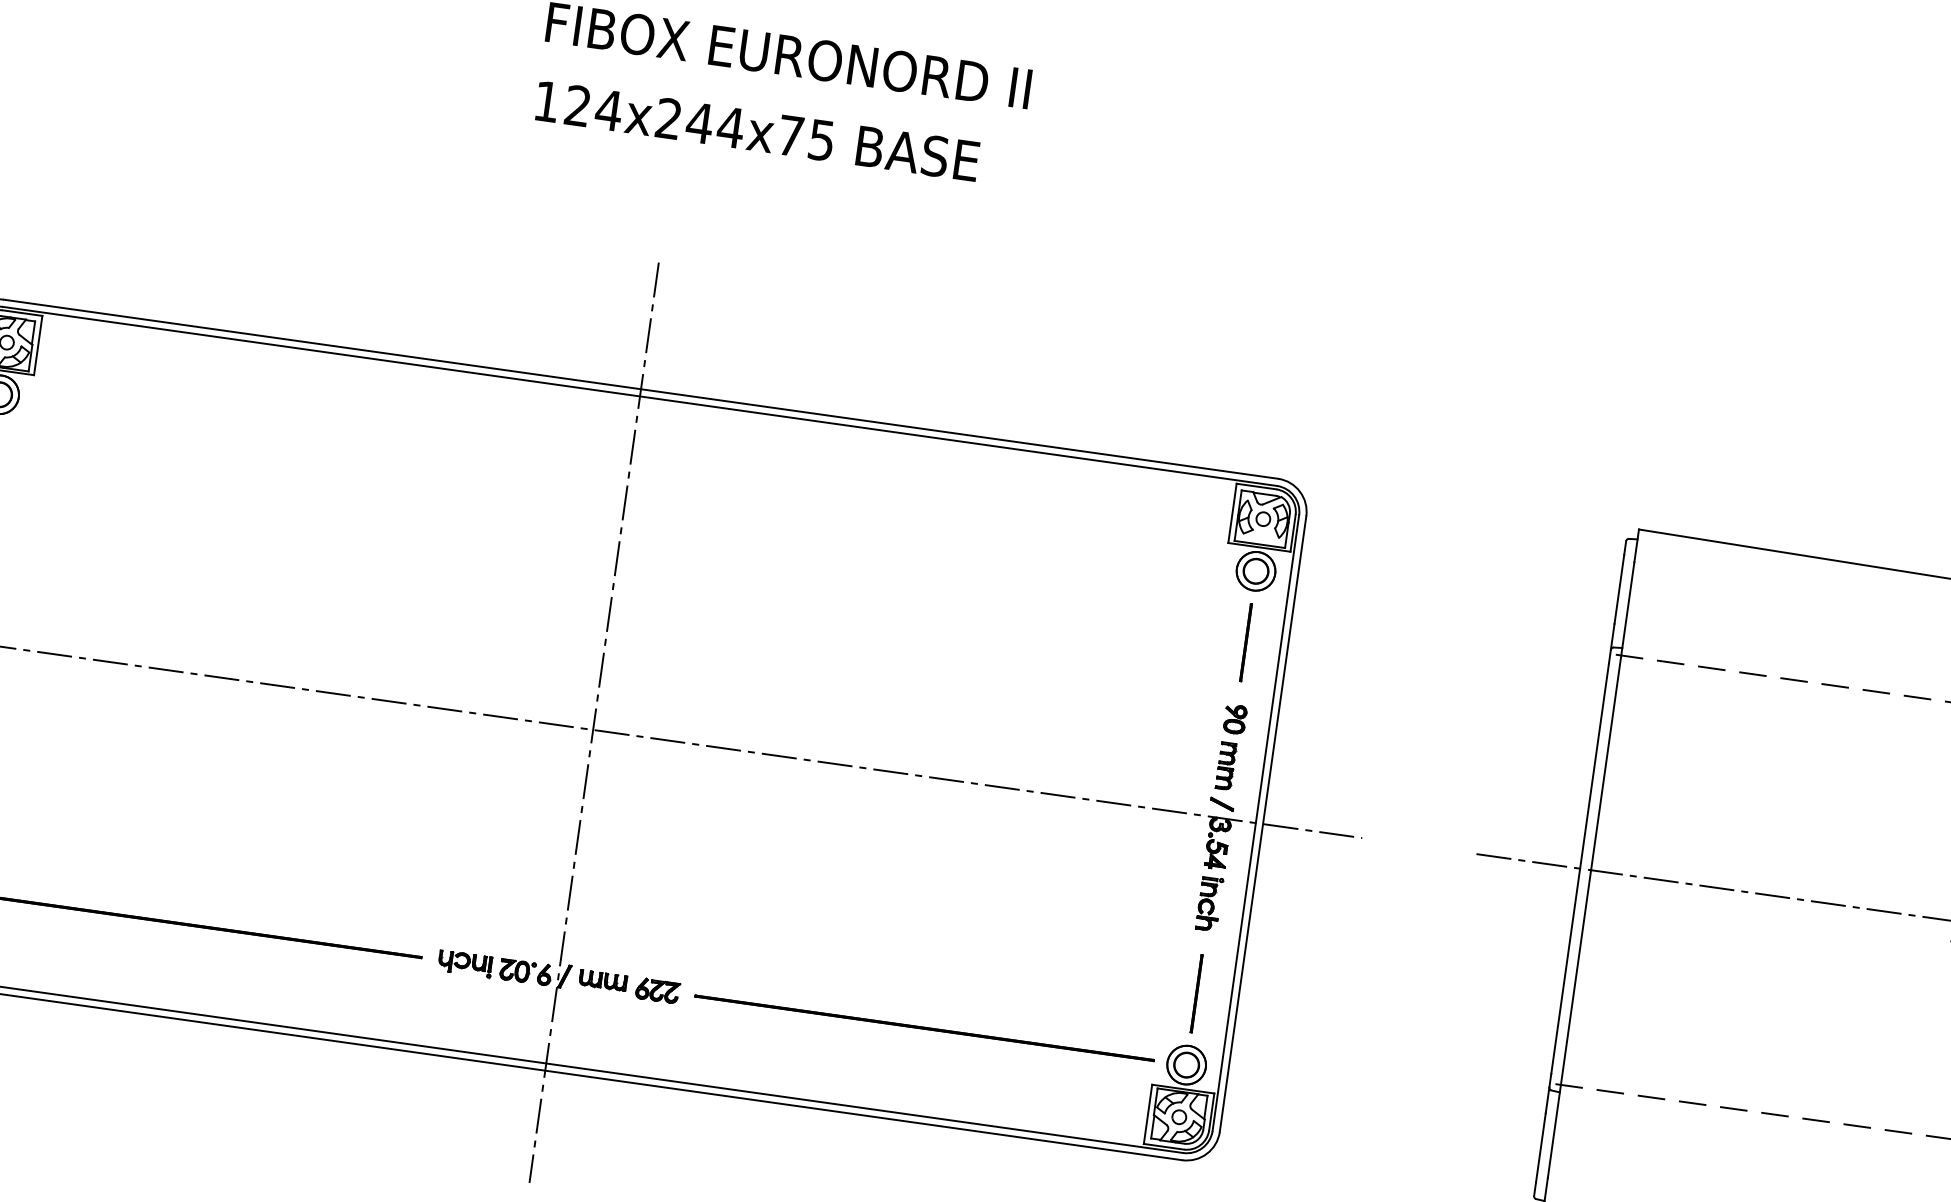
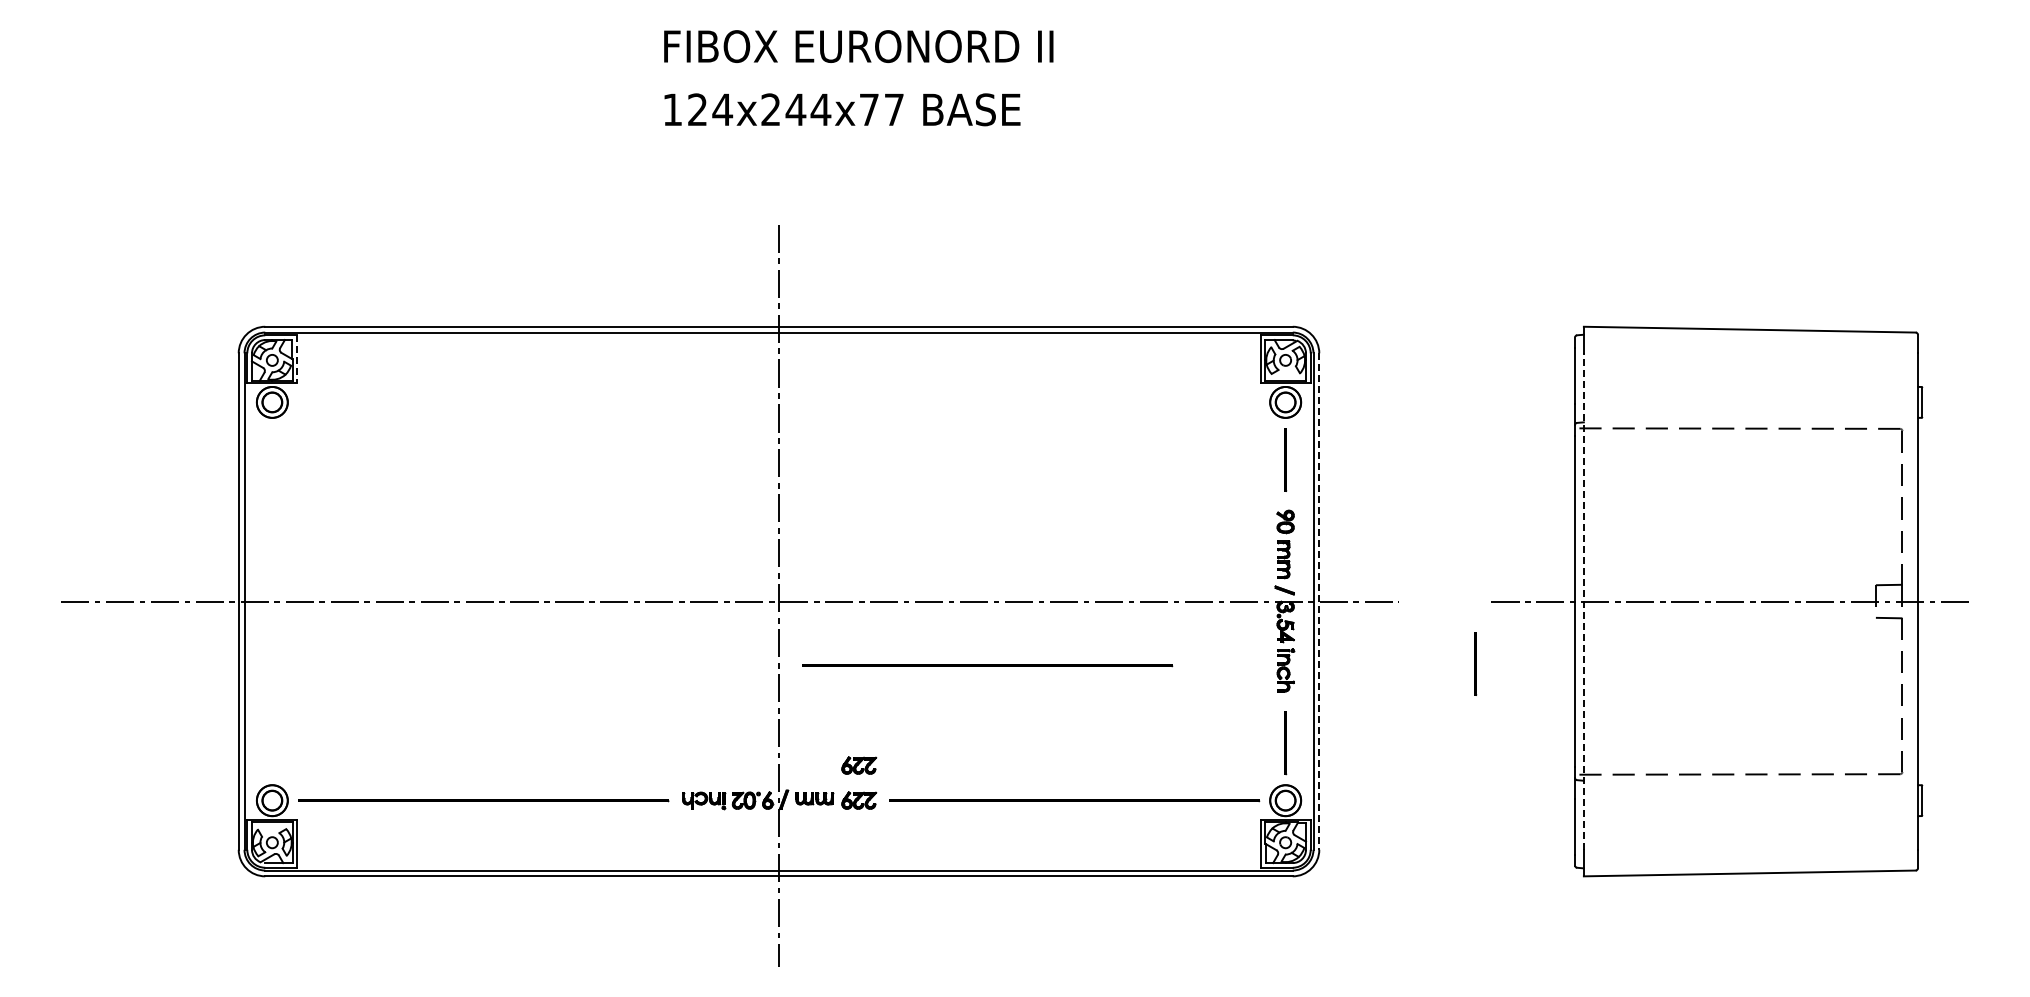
text: (822, 139) -> (894, 109), 124x244x75 -> 124x244x77
line: (38, 345) -> (297, 359), solid -> dashed
line: (1263, 825) -> (1319, 602), solid -> dashed
line: (840, 845) -> (987, 665), added
line: (1590, 870) -> (1583, 601), solid -> dashed
line: (1445, 928) -> (1475, 663), added
part: (664, 947) -> (859, 765), added

